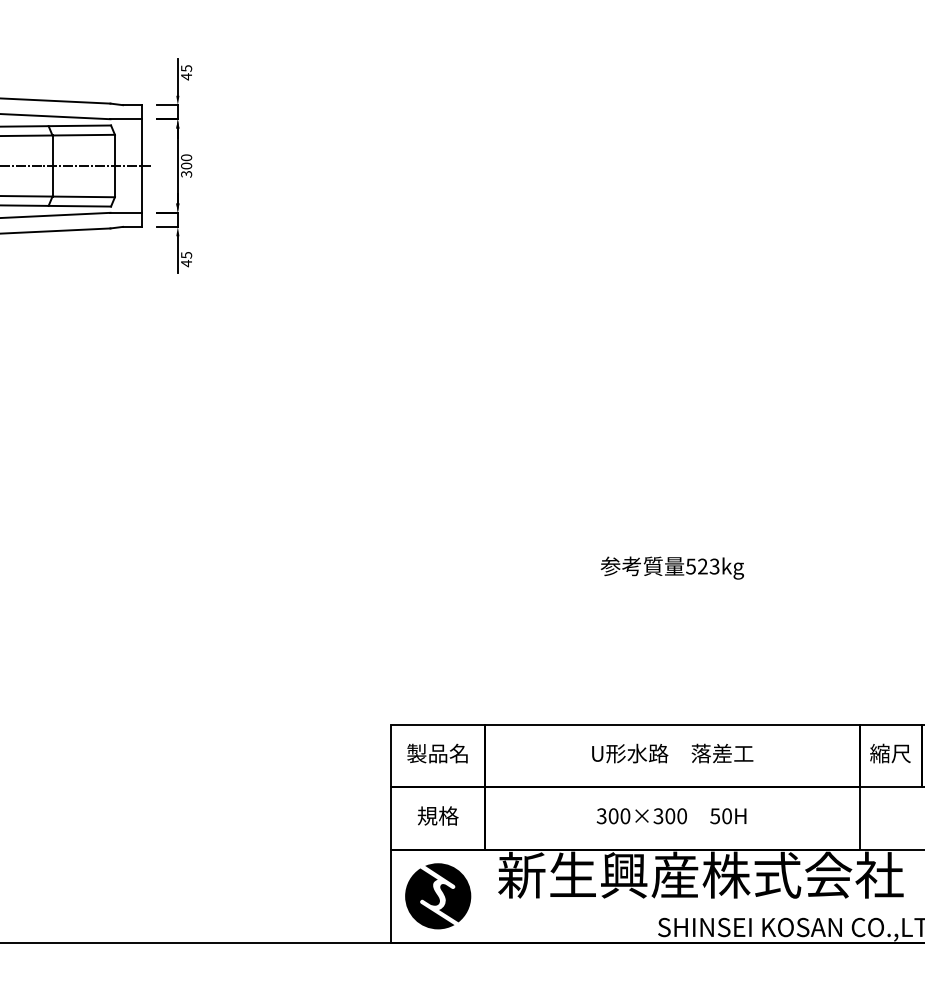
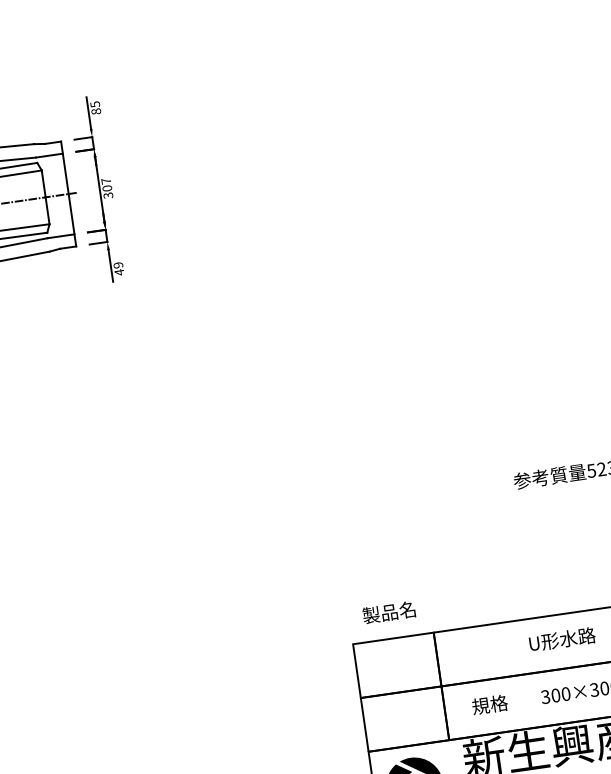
text: (186, 76) -> (96, 111), 45 -> 85
text: (186, 157) -> (106, 181), 300 -> 307
text: (186, 255) -> (118, 265), 45 -> 49
text: (437, 753) -> (389, 612), moved
text: (437, 815) -> (489, 704), moved

